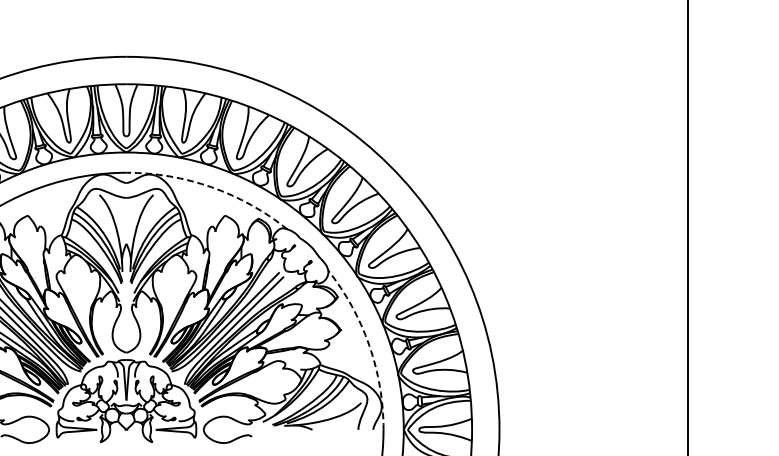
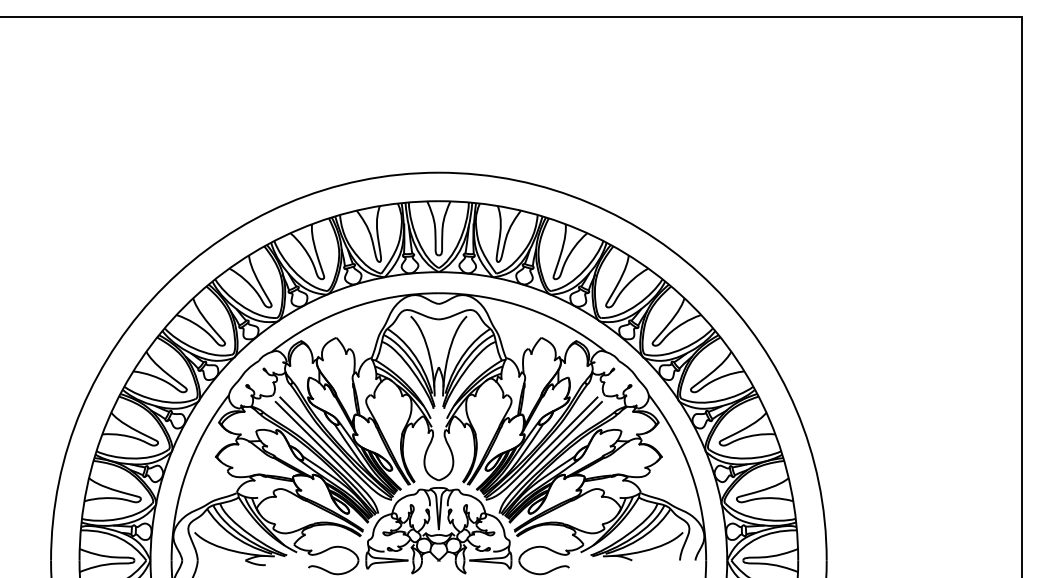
arc: (211, 187) -> (527, 308), dashed -> solid
arc: (369, 345) -> (691, 472), dashed -> solid

